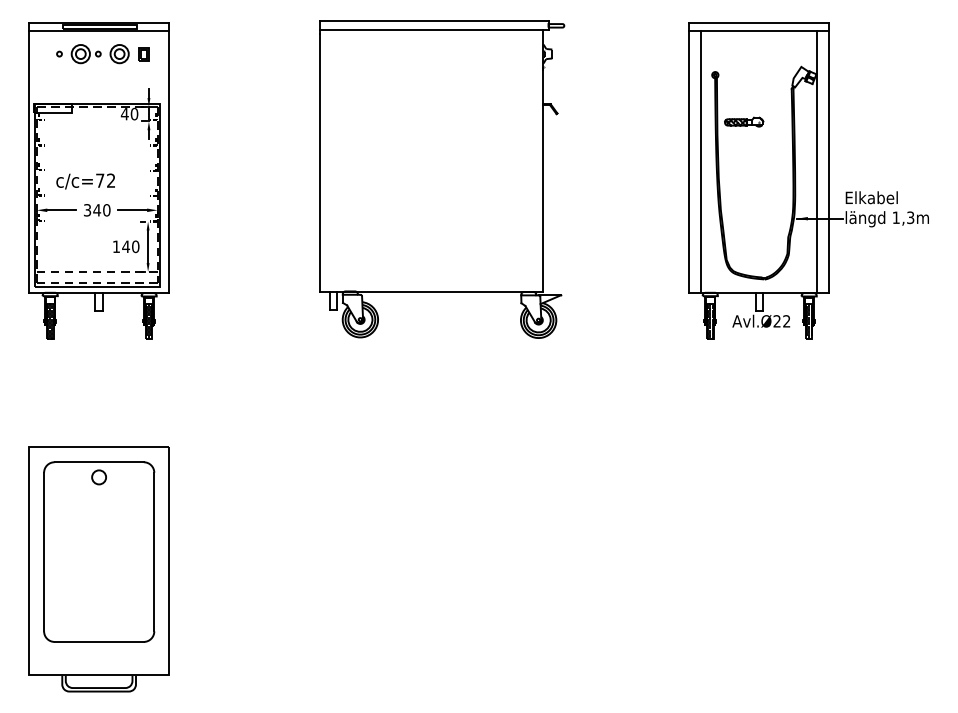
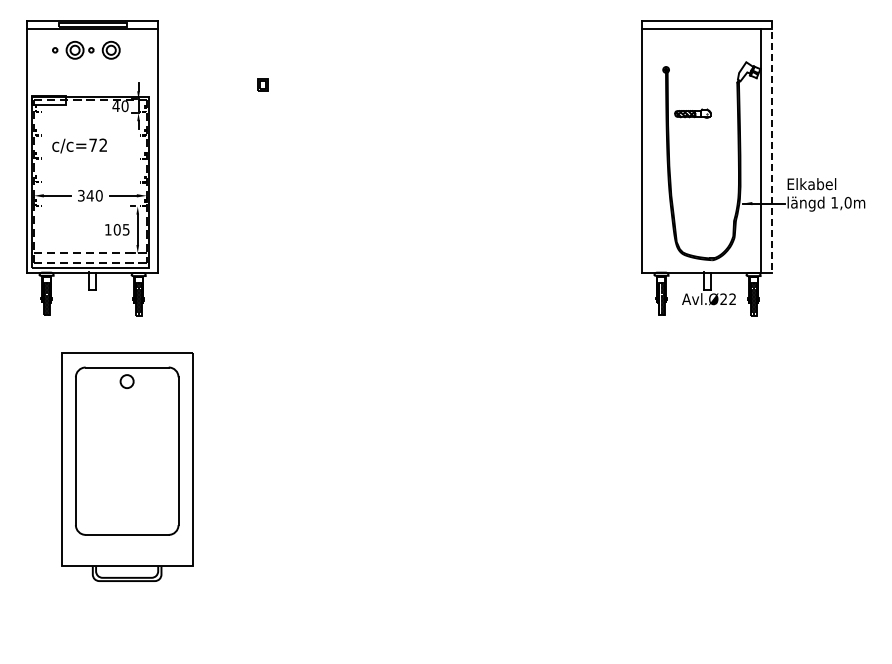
part: (143, 54) -> (262, 84), moved
line: (829, 157) -> (772, 146), solid -> dashed
line: (701, 161) -> (653, 150), removed
part: (441, 179) -> (411, 167), removed
text: (85, 180) -> (79, 145), moved
text: (910, 217) -> (847, 202), 1,3m -> 1,0m
text: (130, 246) -> (121, 229), 140 -> 105
part: (99, 568) -> (127, 466), moved

